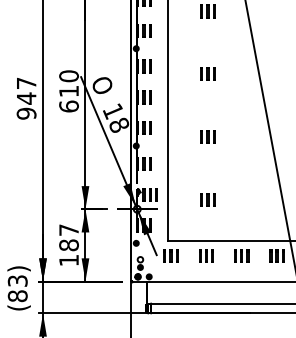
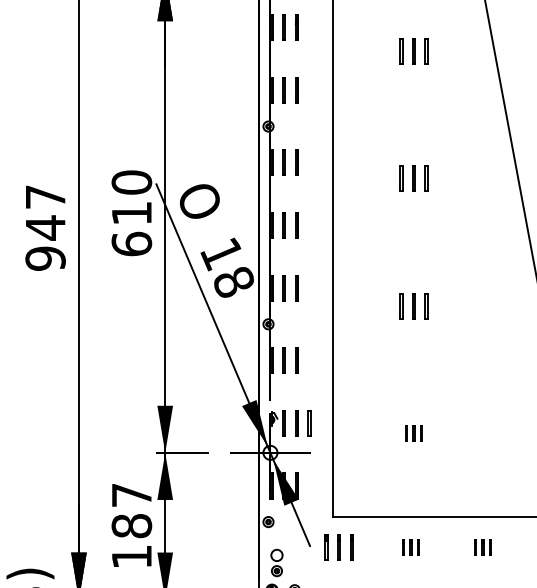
part: (207, 199) -> (413, 432), size x0.6
part: (206, 255) -> (411, 546), size x0.6
part: (241, 255) -> (482, 546), size x0.6

